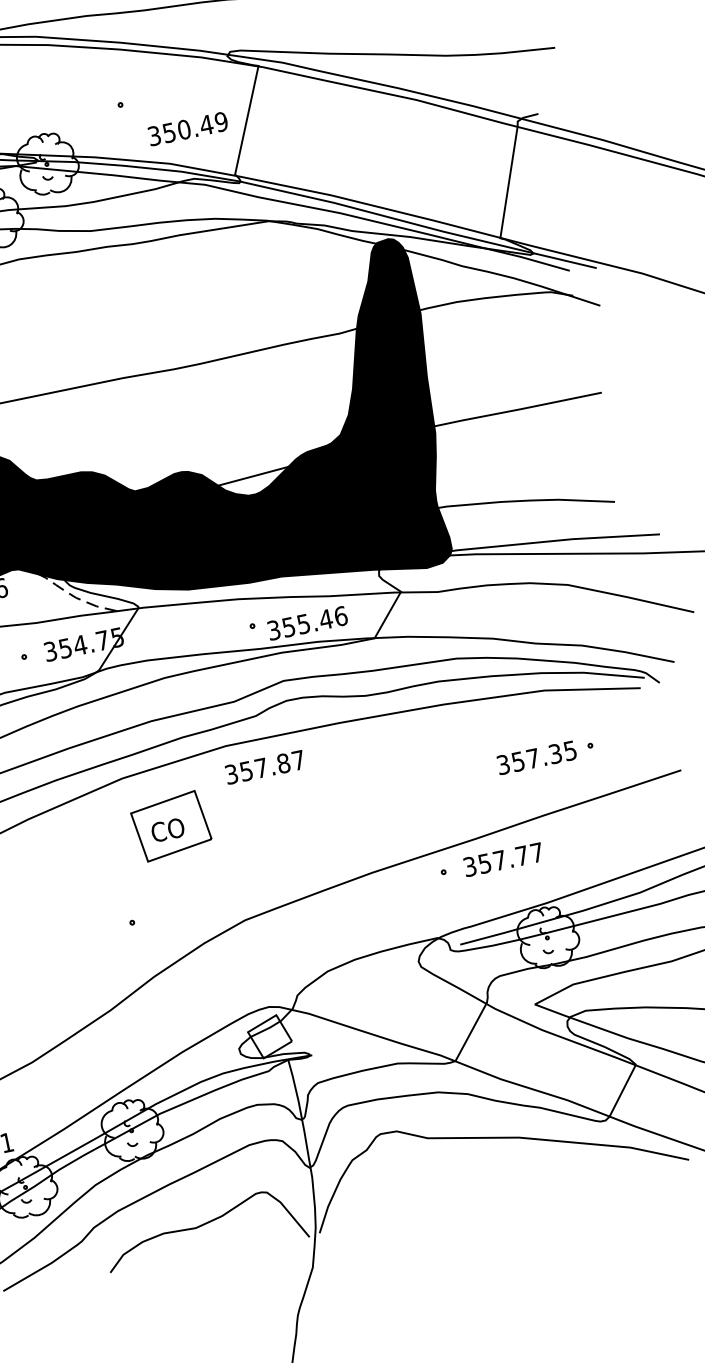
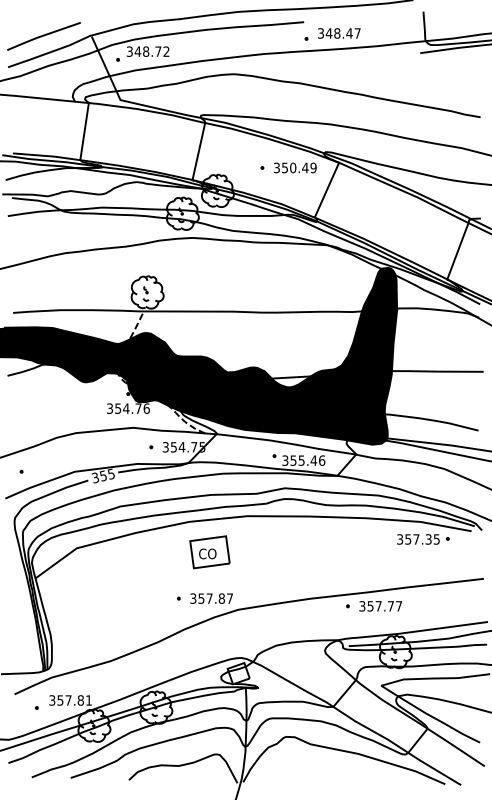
text: (186, 128) -> (294, 167), moved
part: (546, 755) -> (423, 539), moved
text: (264, 767) -> (211, 598), moved

